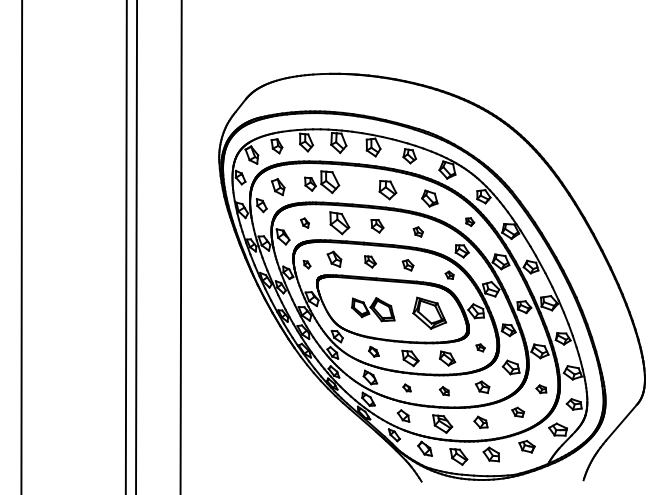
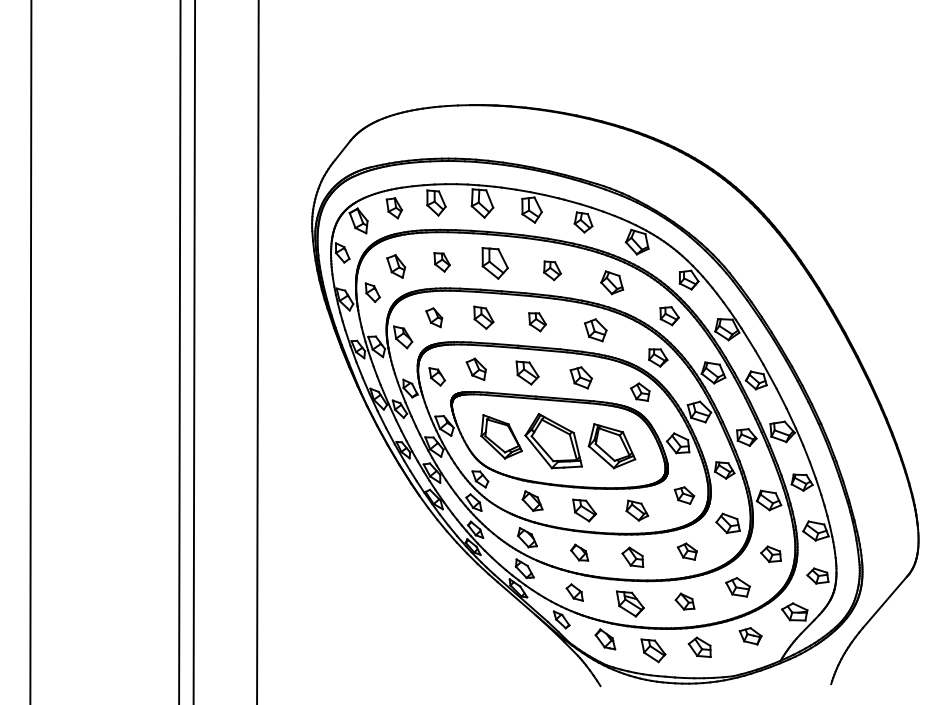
part: (329, 182) -> (494, 263), moved
part: (387, 189) -> (552, 270), size x0.71
part: (305, 222) -> (434, 317), size x1.43
part: (339, 222) -> (483, 317), size x0.71
part: (470, 222) -> (669, 316), size x1.67
part: (418, 232) -> (595, 330), size x1.67
part: (370, 261) -> (527, 372), size x1.43
part: (307, 264) -> (437, 376), size x1.67
part: (407, 265) -> (580, 377), size x1.43
part: (449, 274) -> (640, 391), size x1.67
part: (373, 309) -> (531, 440), size x1.67
part: (480, 347) -> (684, 495), size x1.67
part: (373, 351) -> (532, 500), size x1.43
part: (406, 387) -> (579, 552), size x1.67
part: (540, 389) -> (770, 554), size x1.43
part: (444, 390) -> (632, 556), size x1.67
part: (517, 412) -> (737, 587), size x1.43

